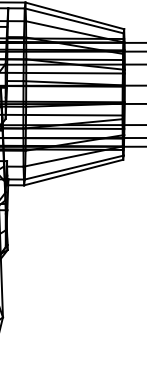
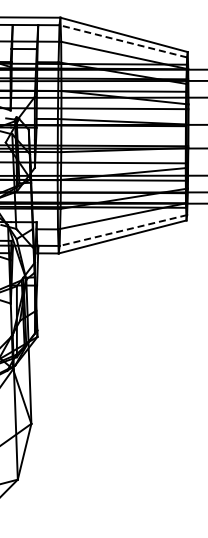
line: (74, 21) -> (123, 41), solid -> dashed
line: (74, 167) -> (123, 230), solid -> dashed

